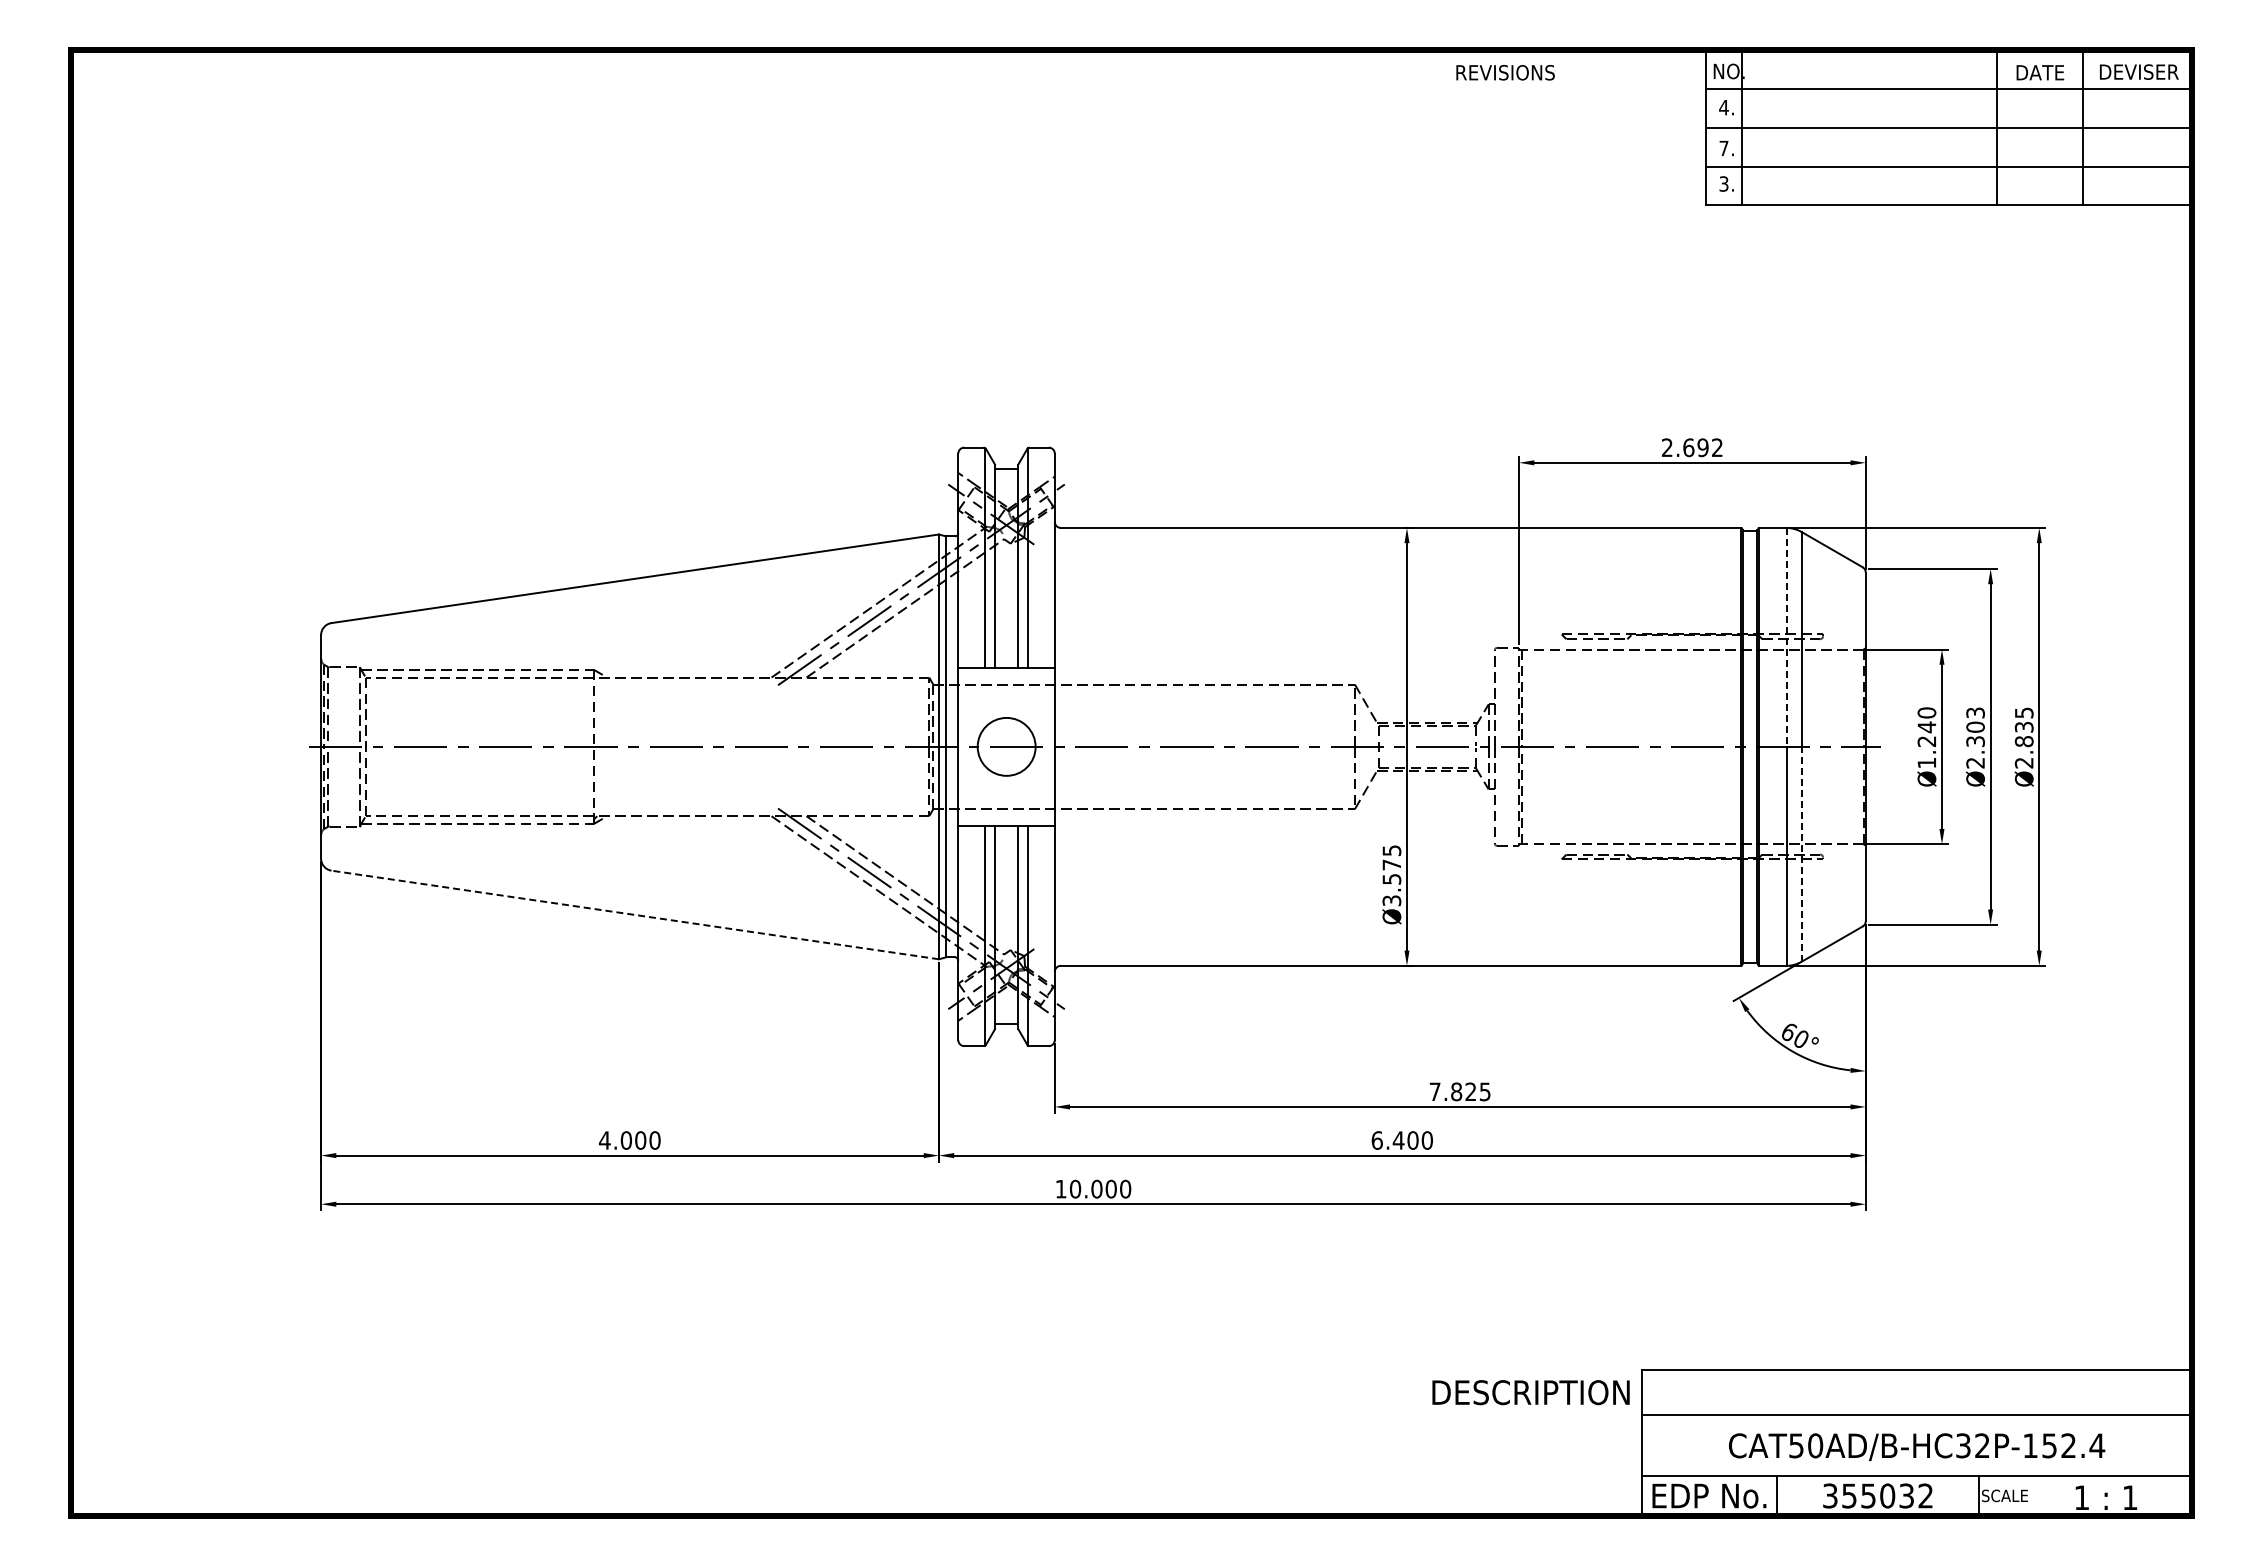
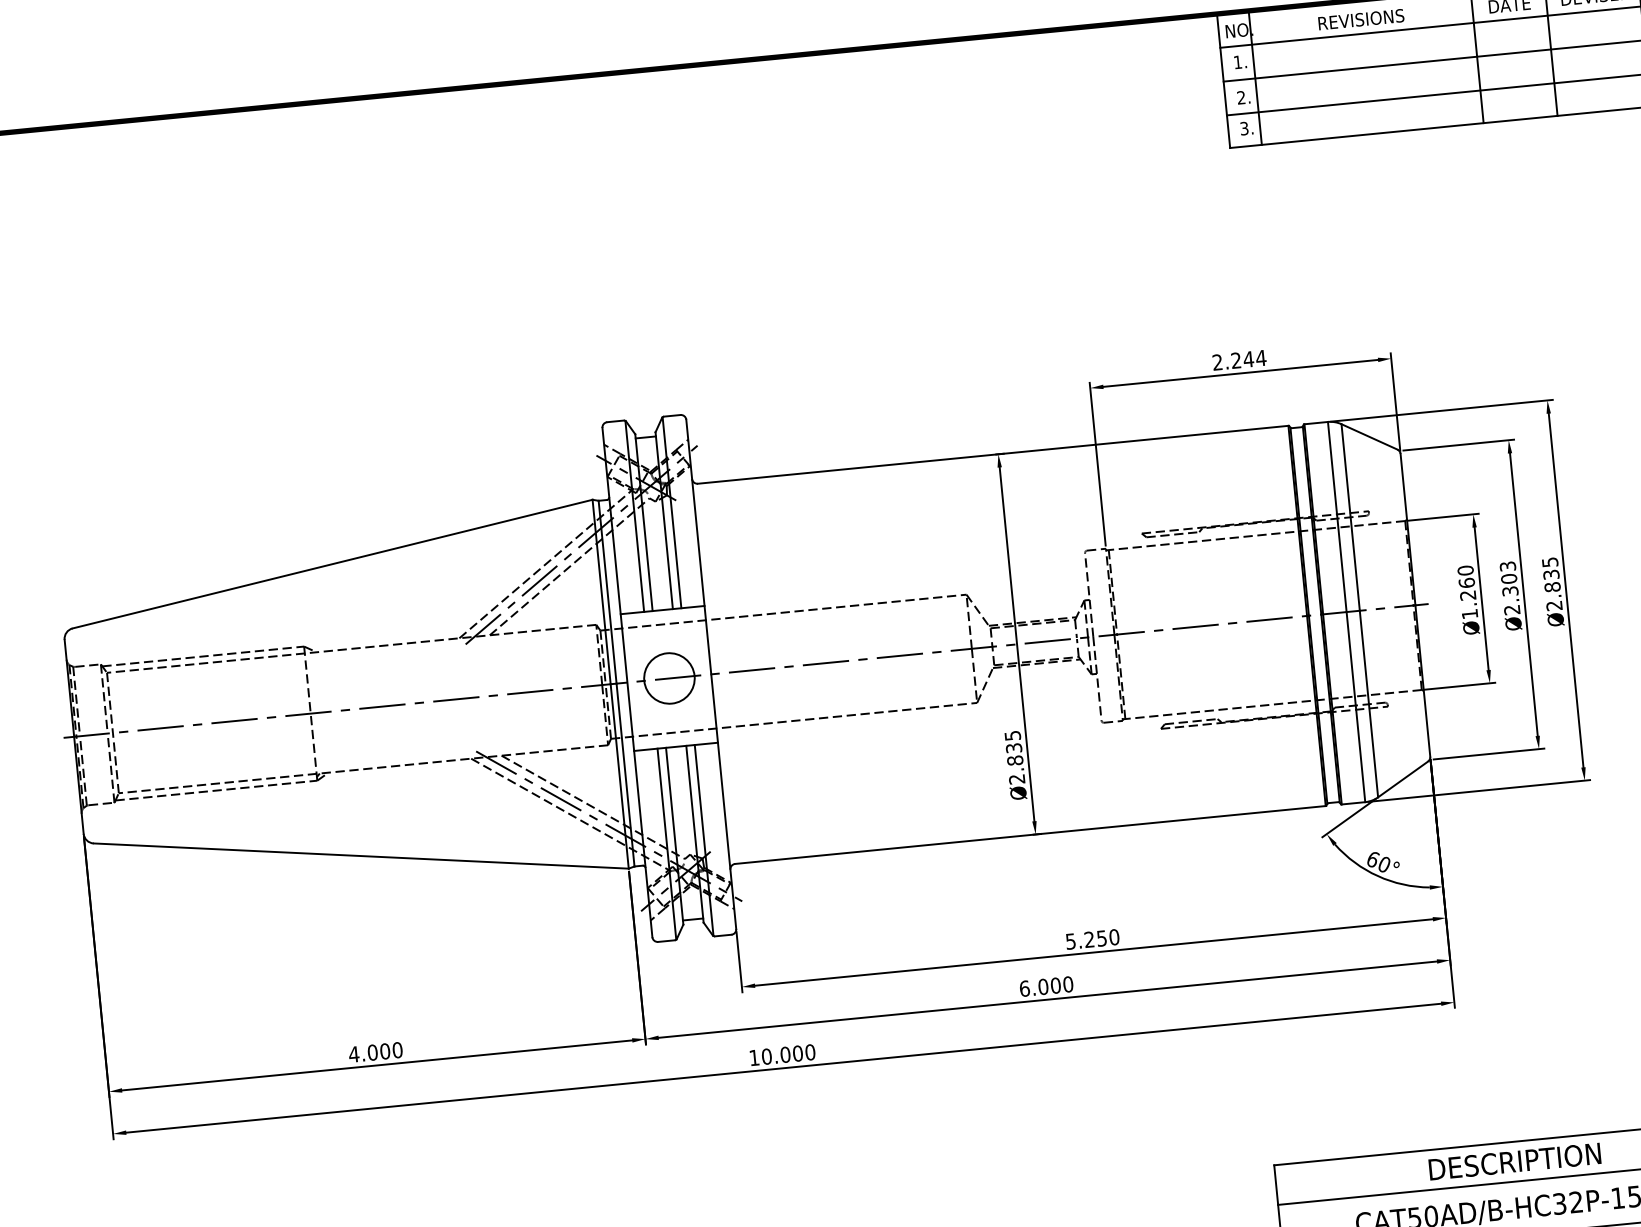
text: (1505, 72) -> (1361, 19), moved
text: (1723, 107) -> (1237, 62), 4. -> 1.
text: (1723, 148) -> (1240, 97), 7. -> 2.
text: (1703, 447) -> (1249, 359), 2.692 -> 2.244
line: (1786, 637) -> (1337, 517), dashed -> solid
text: (1926, 727) -> (1466, 583), Ø1.240 -> Ø1.260
line: (1801, 853) -> (1368, 703), dashed -> solid
text: (1391, 882) -> (1015, 763), Ø3.575 -> Ø2.835
line: (635, 914) -> (361, 855), dashed -> solid
text: (1459, 1091) -> (1092, 939), 7.825 -> 5.250
text: (1398, 1140) -> (1043, 986), 6.400 -> 6.000
text: (1530, 1392) -> (1514, 1161), moved

